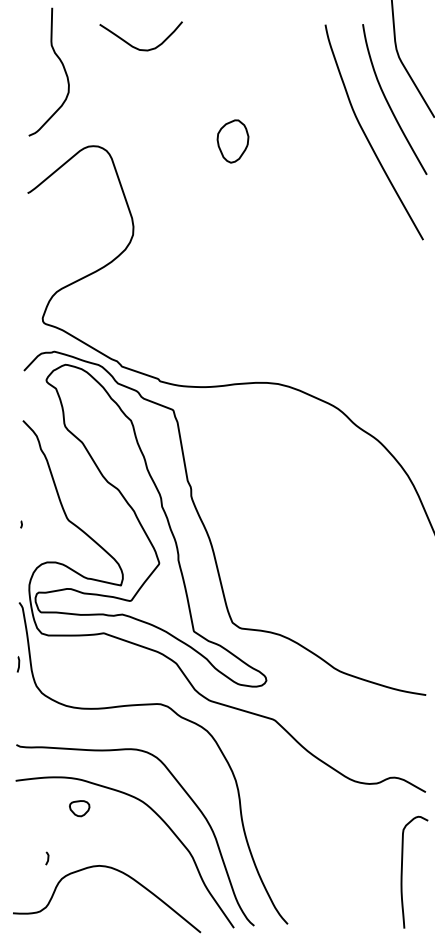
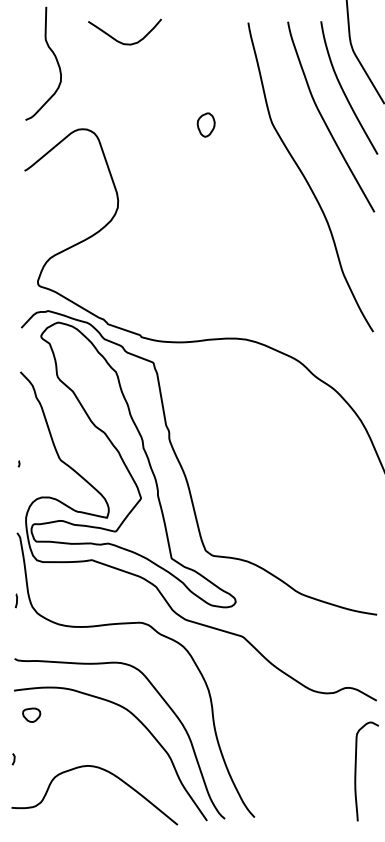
part: (232, 141) -> (205, 125), size x0.62
curve: (346, 202) -> (306, 179), added
curve: (18, 664) -> (16, 601), moved
part: (79, 808) -> (31, 715), moved
line: (47, 858) -> (13, 759), moved

